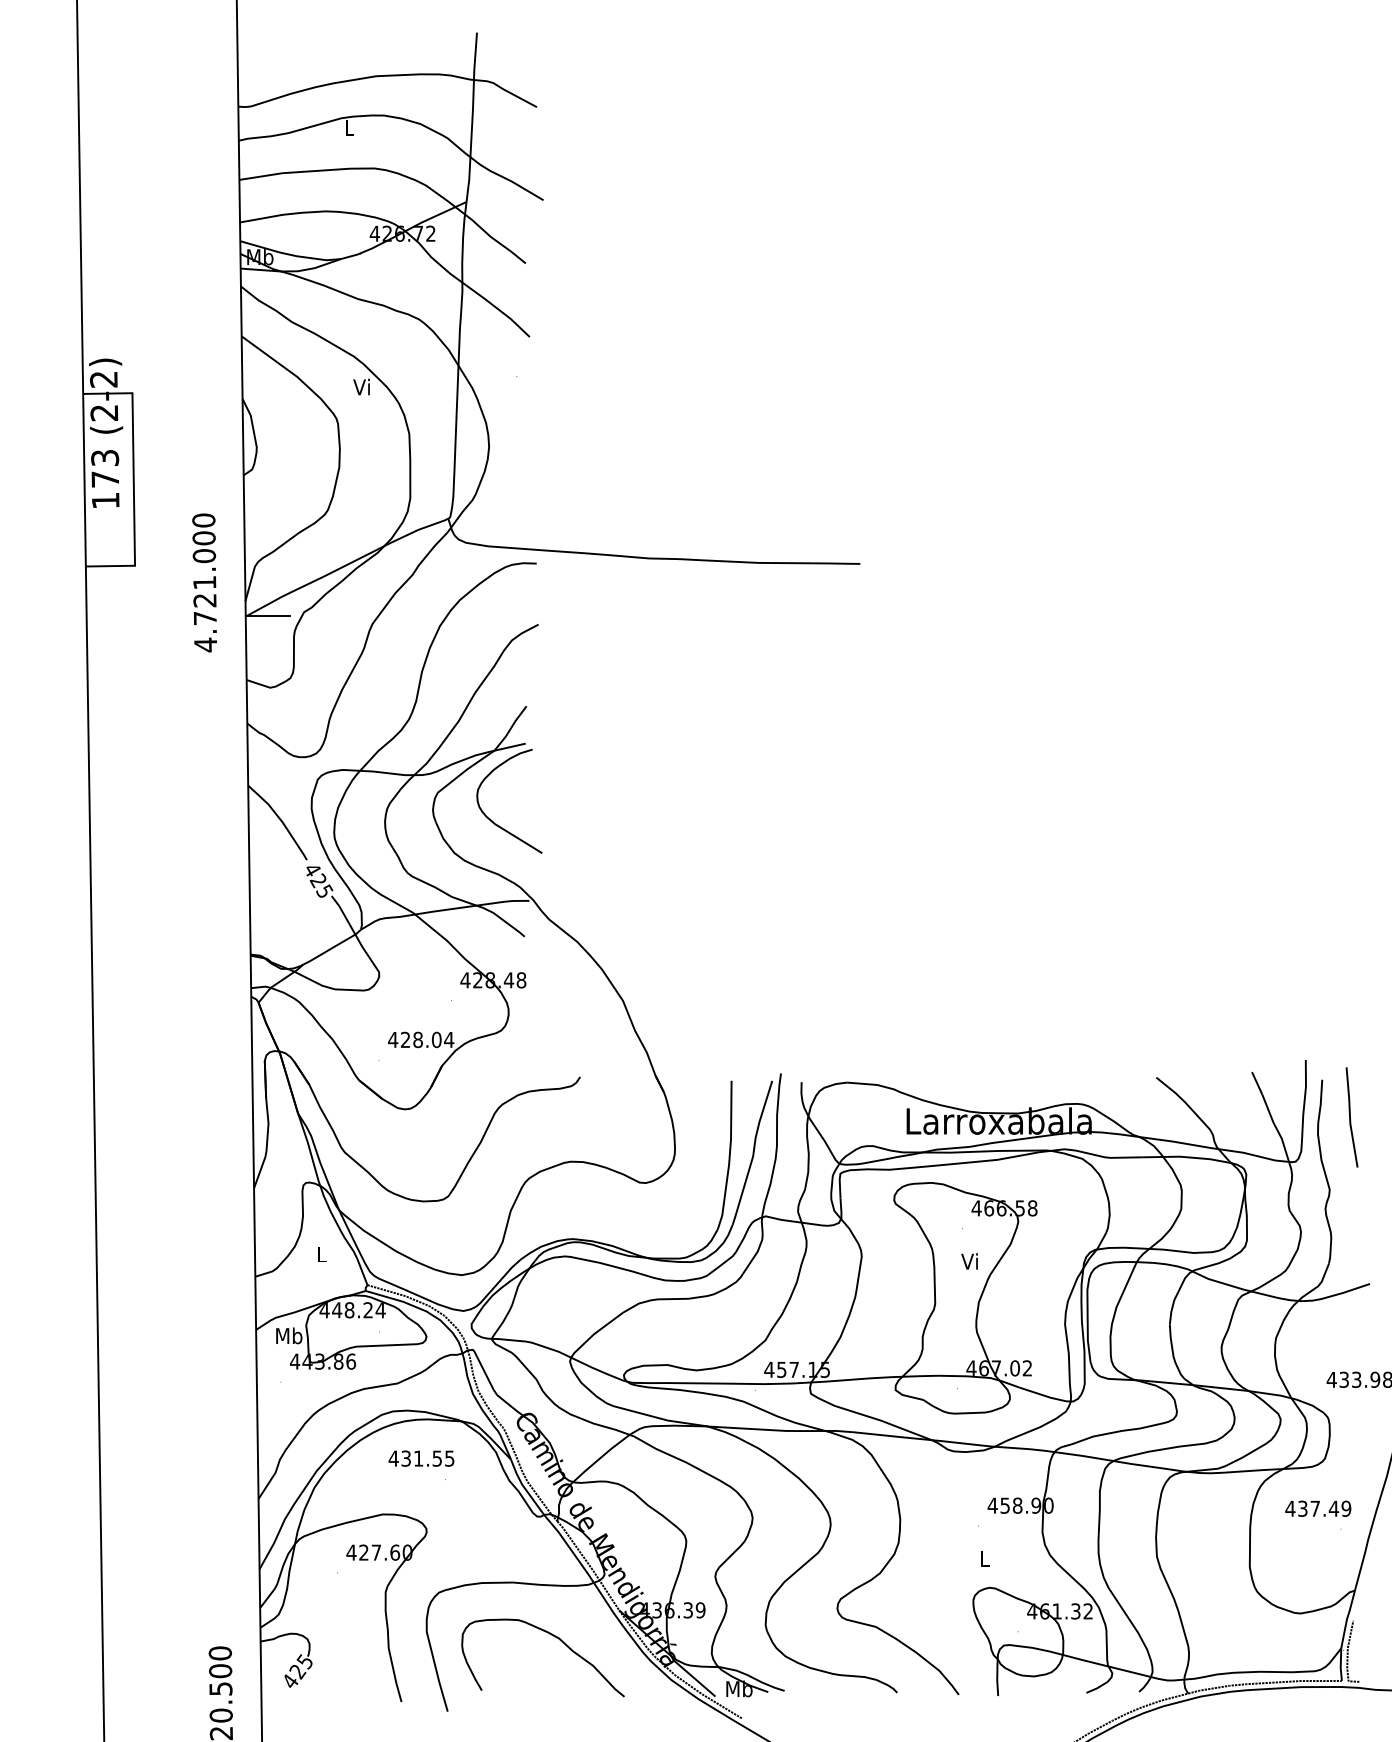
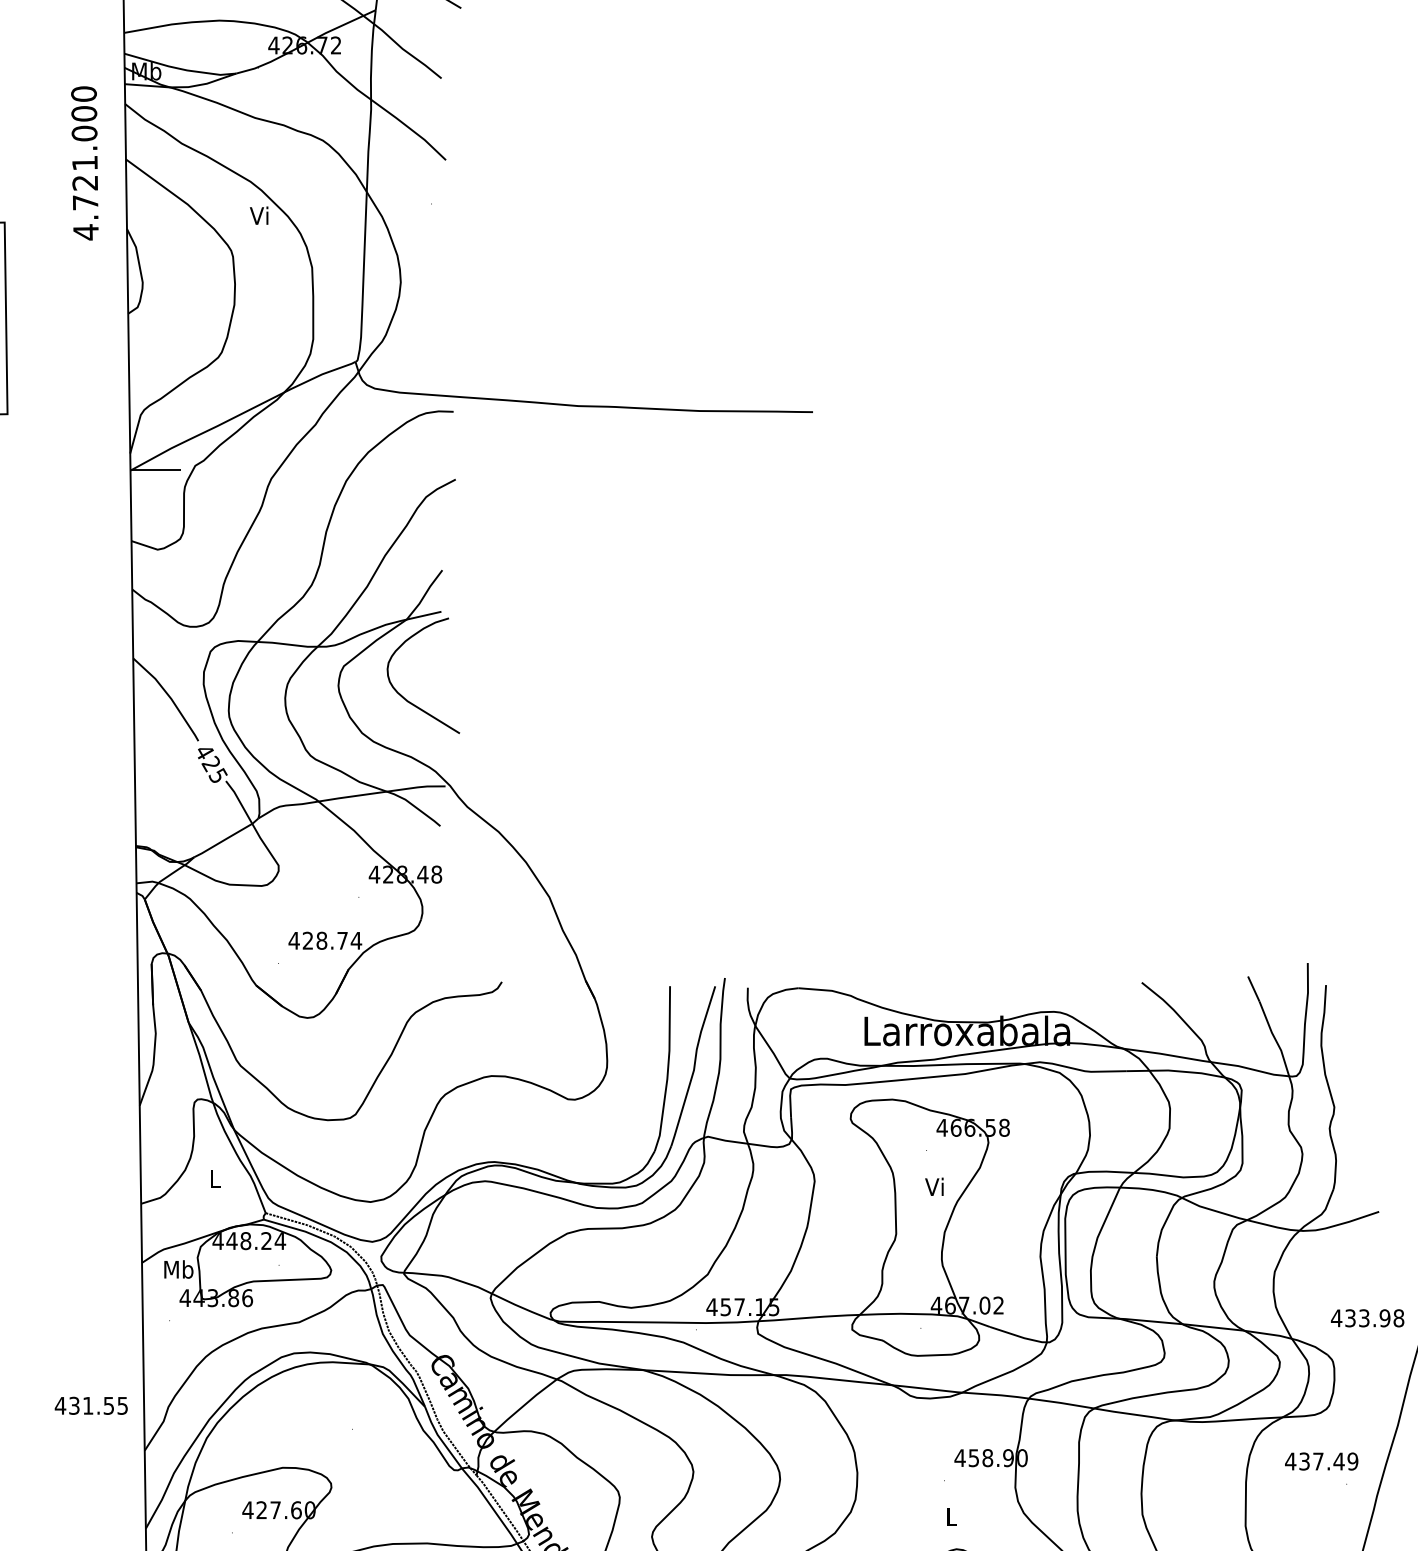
text: (204, 582) -> (84, 162), moved
text: (436, 1039) -> (342, 940), 428.04 -> 428.74
line: (1350, 1117) -> (1357, 1026), removed
text: (421, 1458) -> (91, 1405), moved

